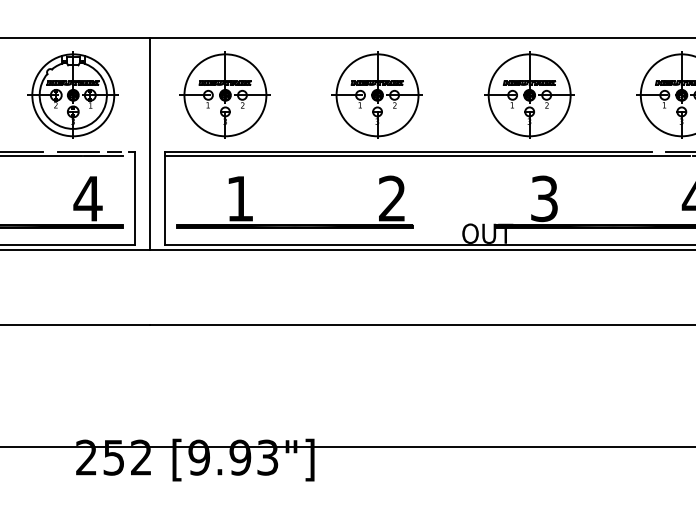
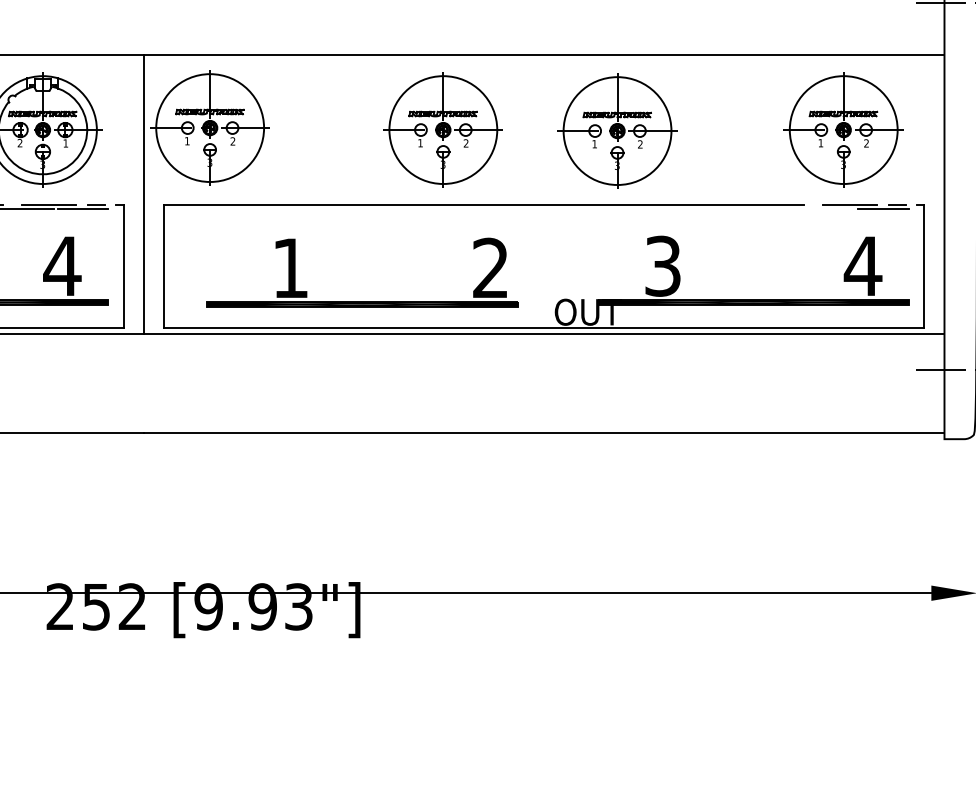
part: (224, 94) -> (209, 127), moved
part: (529, 94) -> (617, 130), moved
line: (427, 155) -> (509, 209), removed
part: (294, 224) -> (362, 301), moved

